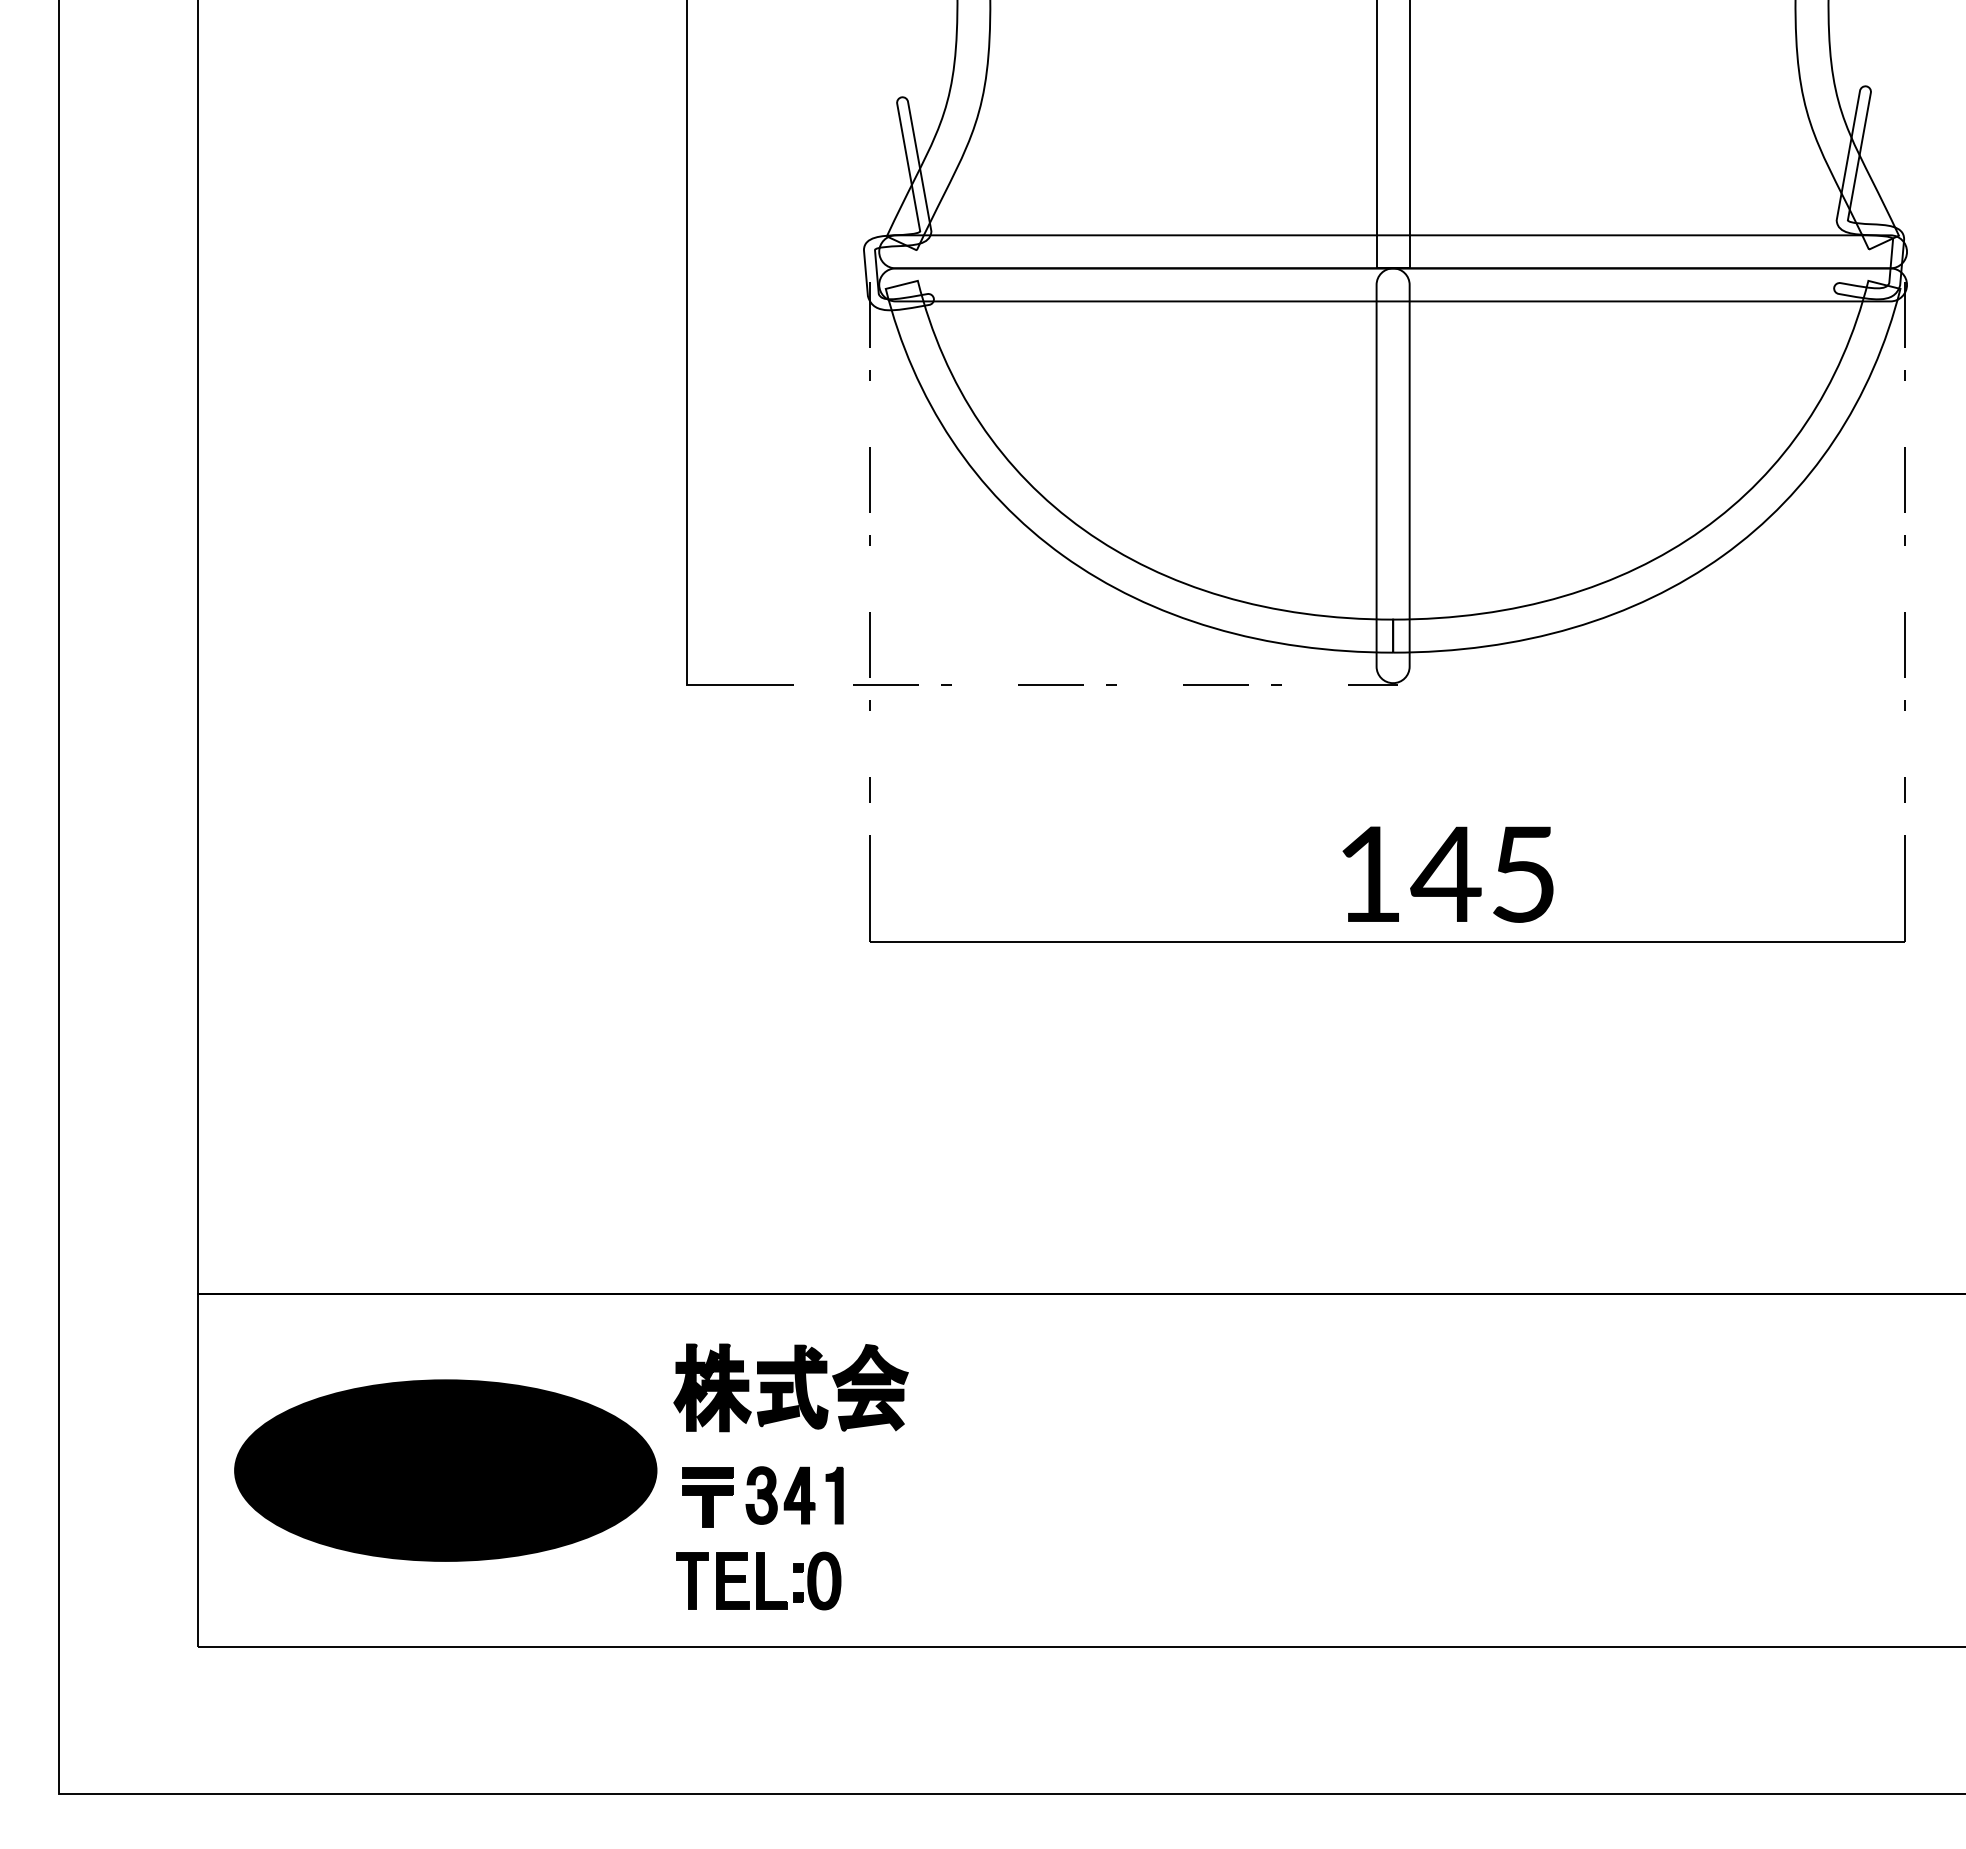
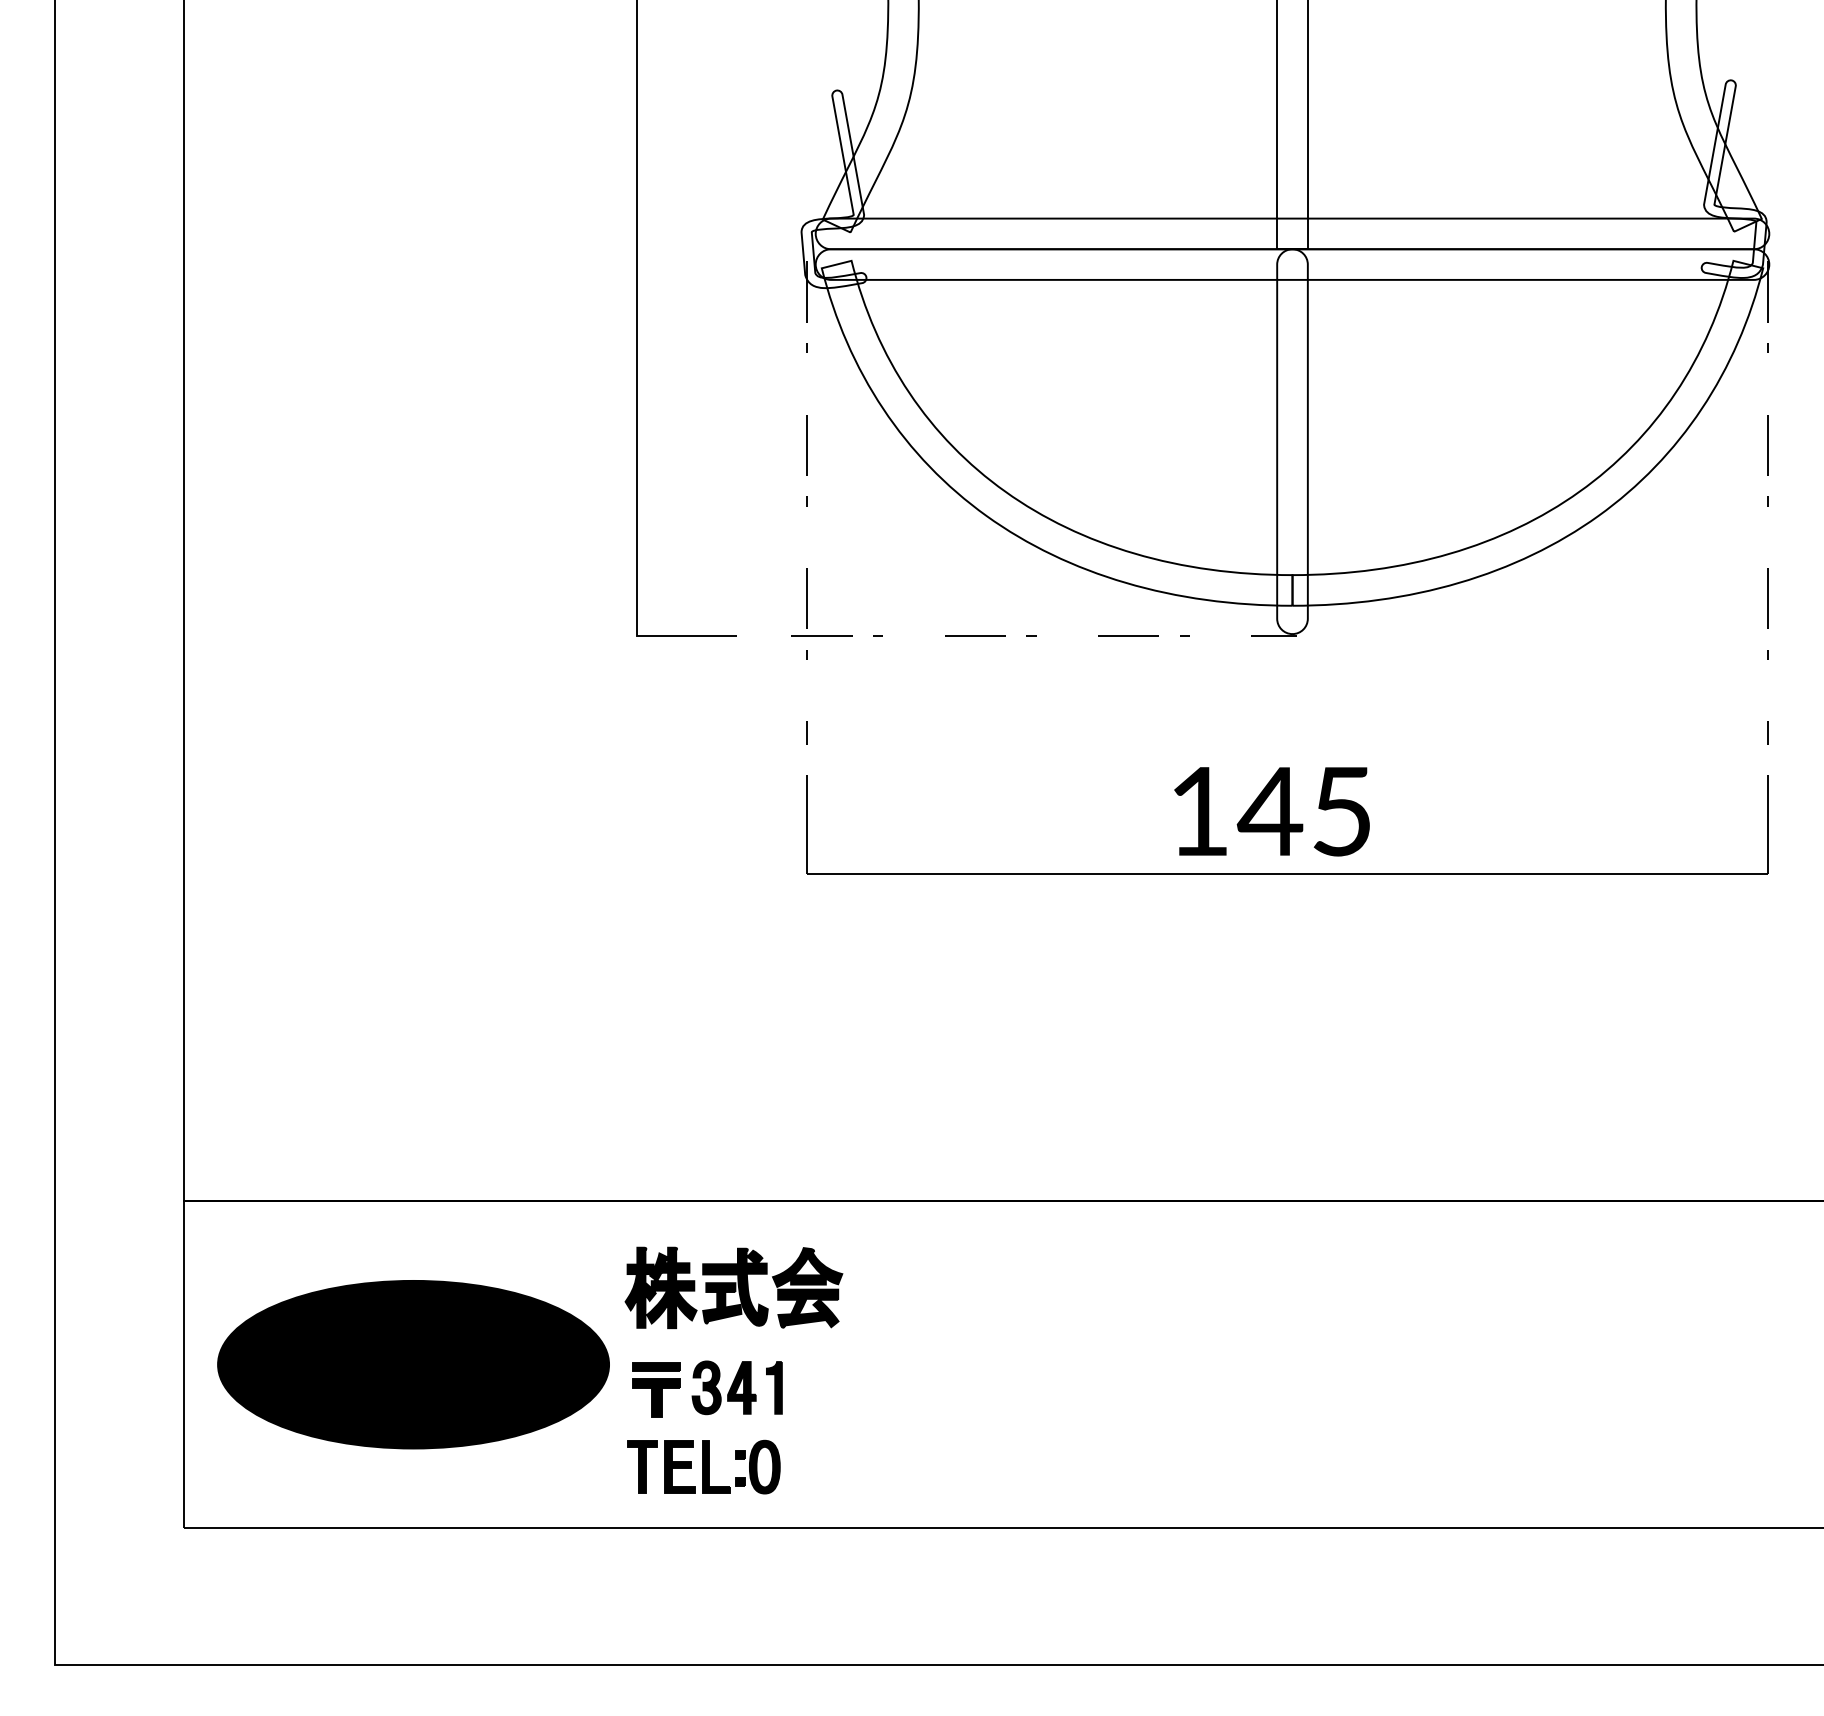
text: (1447, 874) -> (1271, 811), moved

